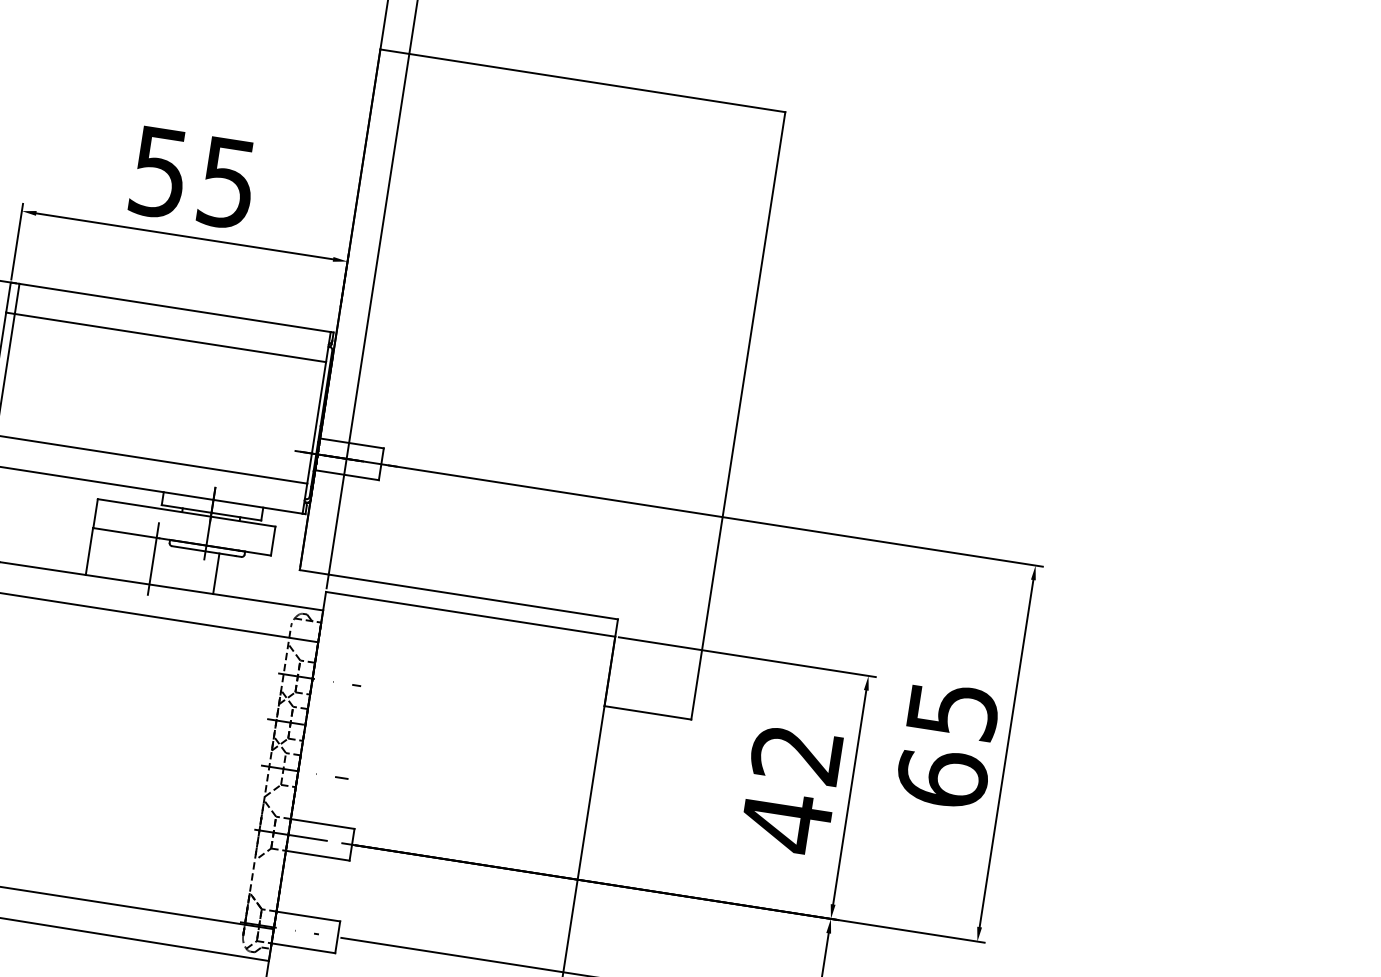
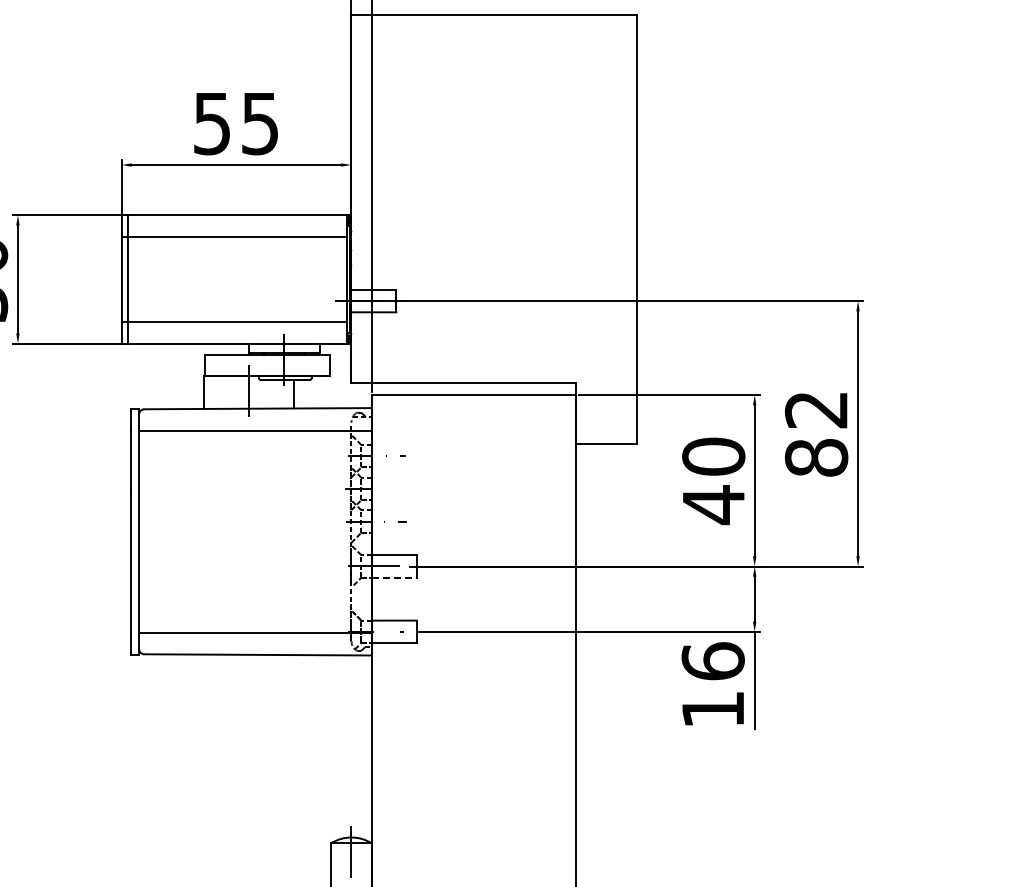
text: (947, 745) -> (816, 434), 65 -> 82
text: (796, 754) -> (713, 456), 42 -> 40
line: (318, 855) -> (394, 577), solid -> dashed

